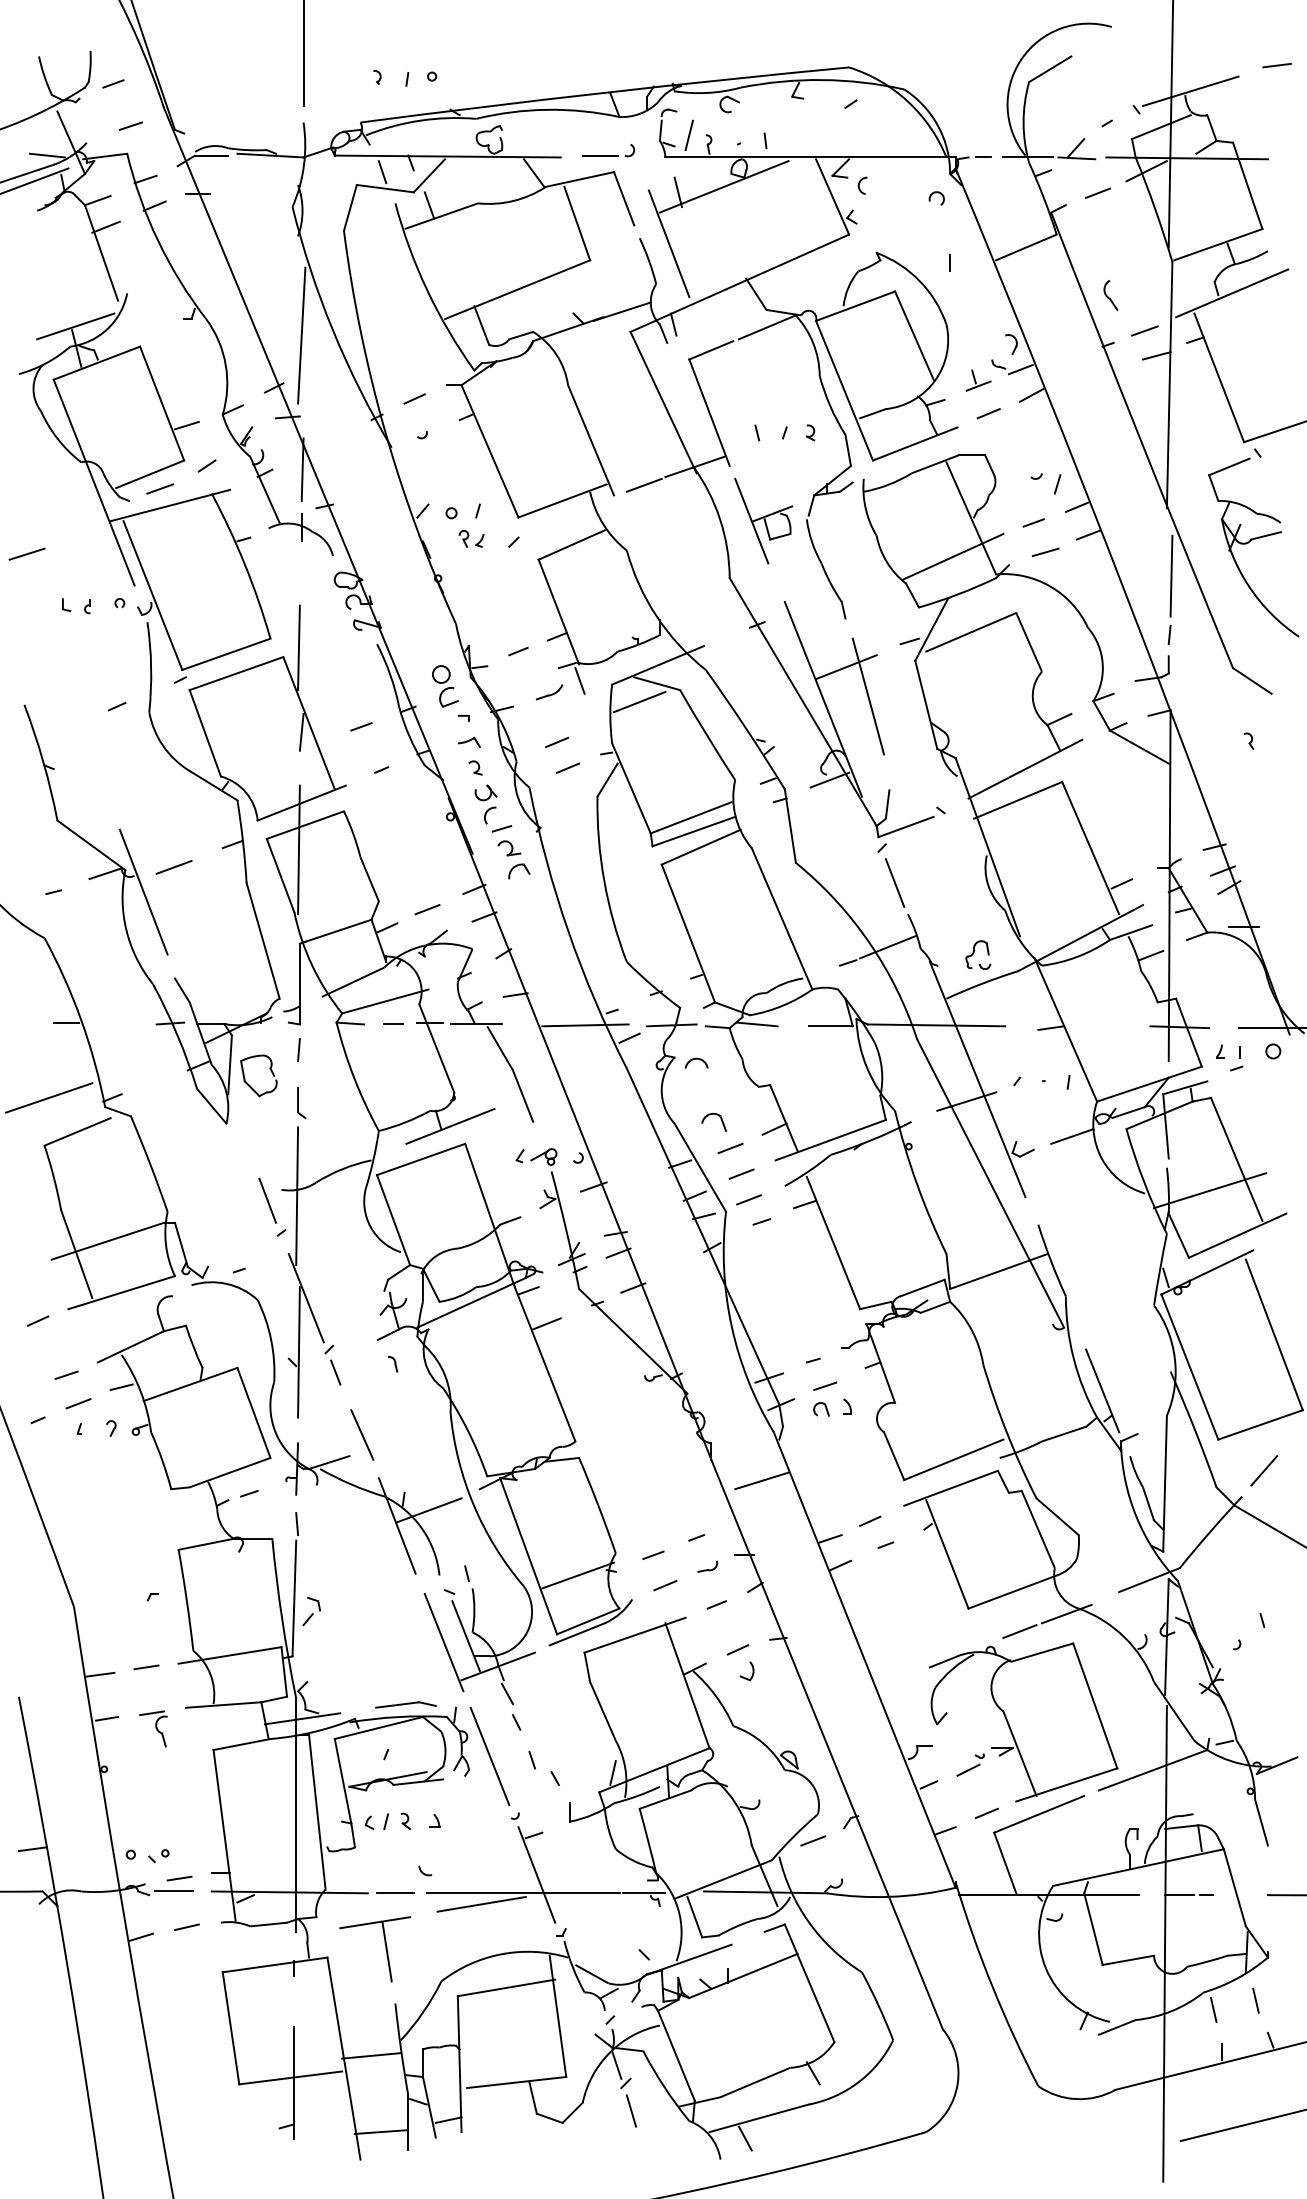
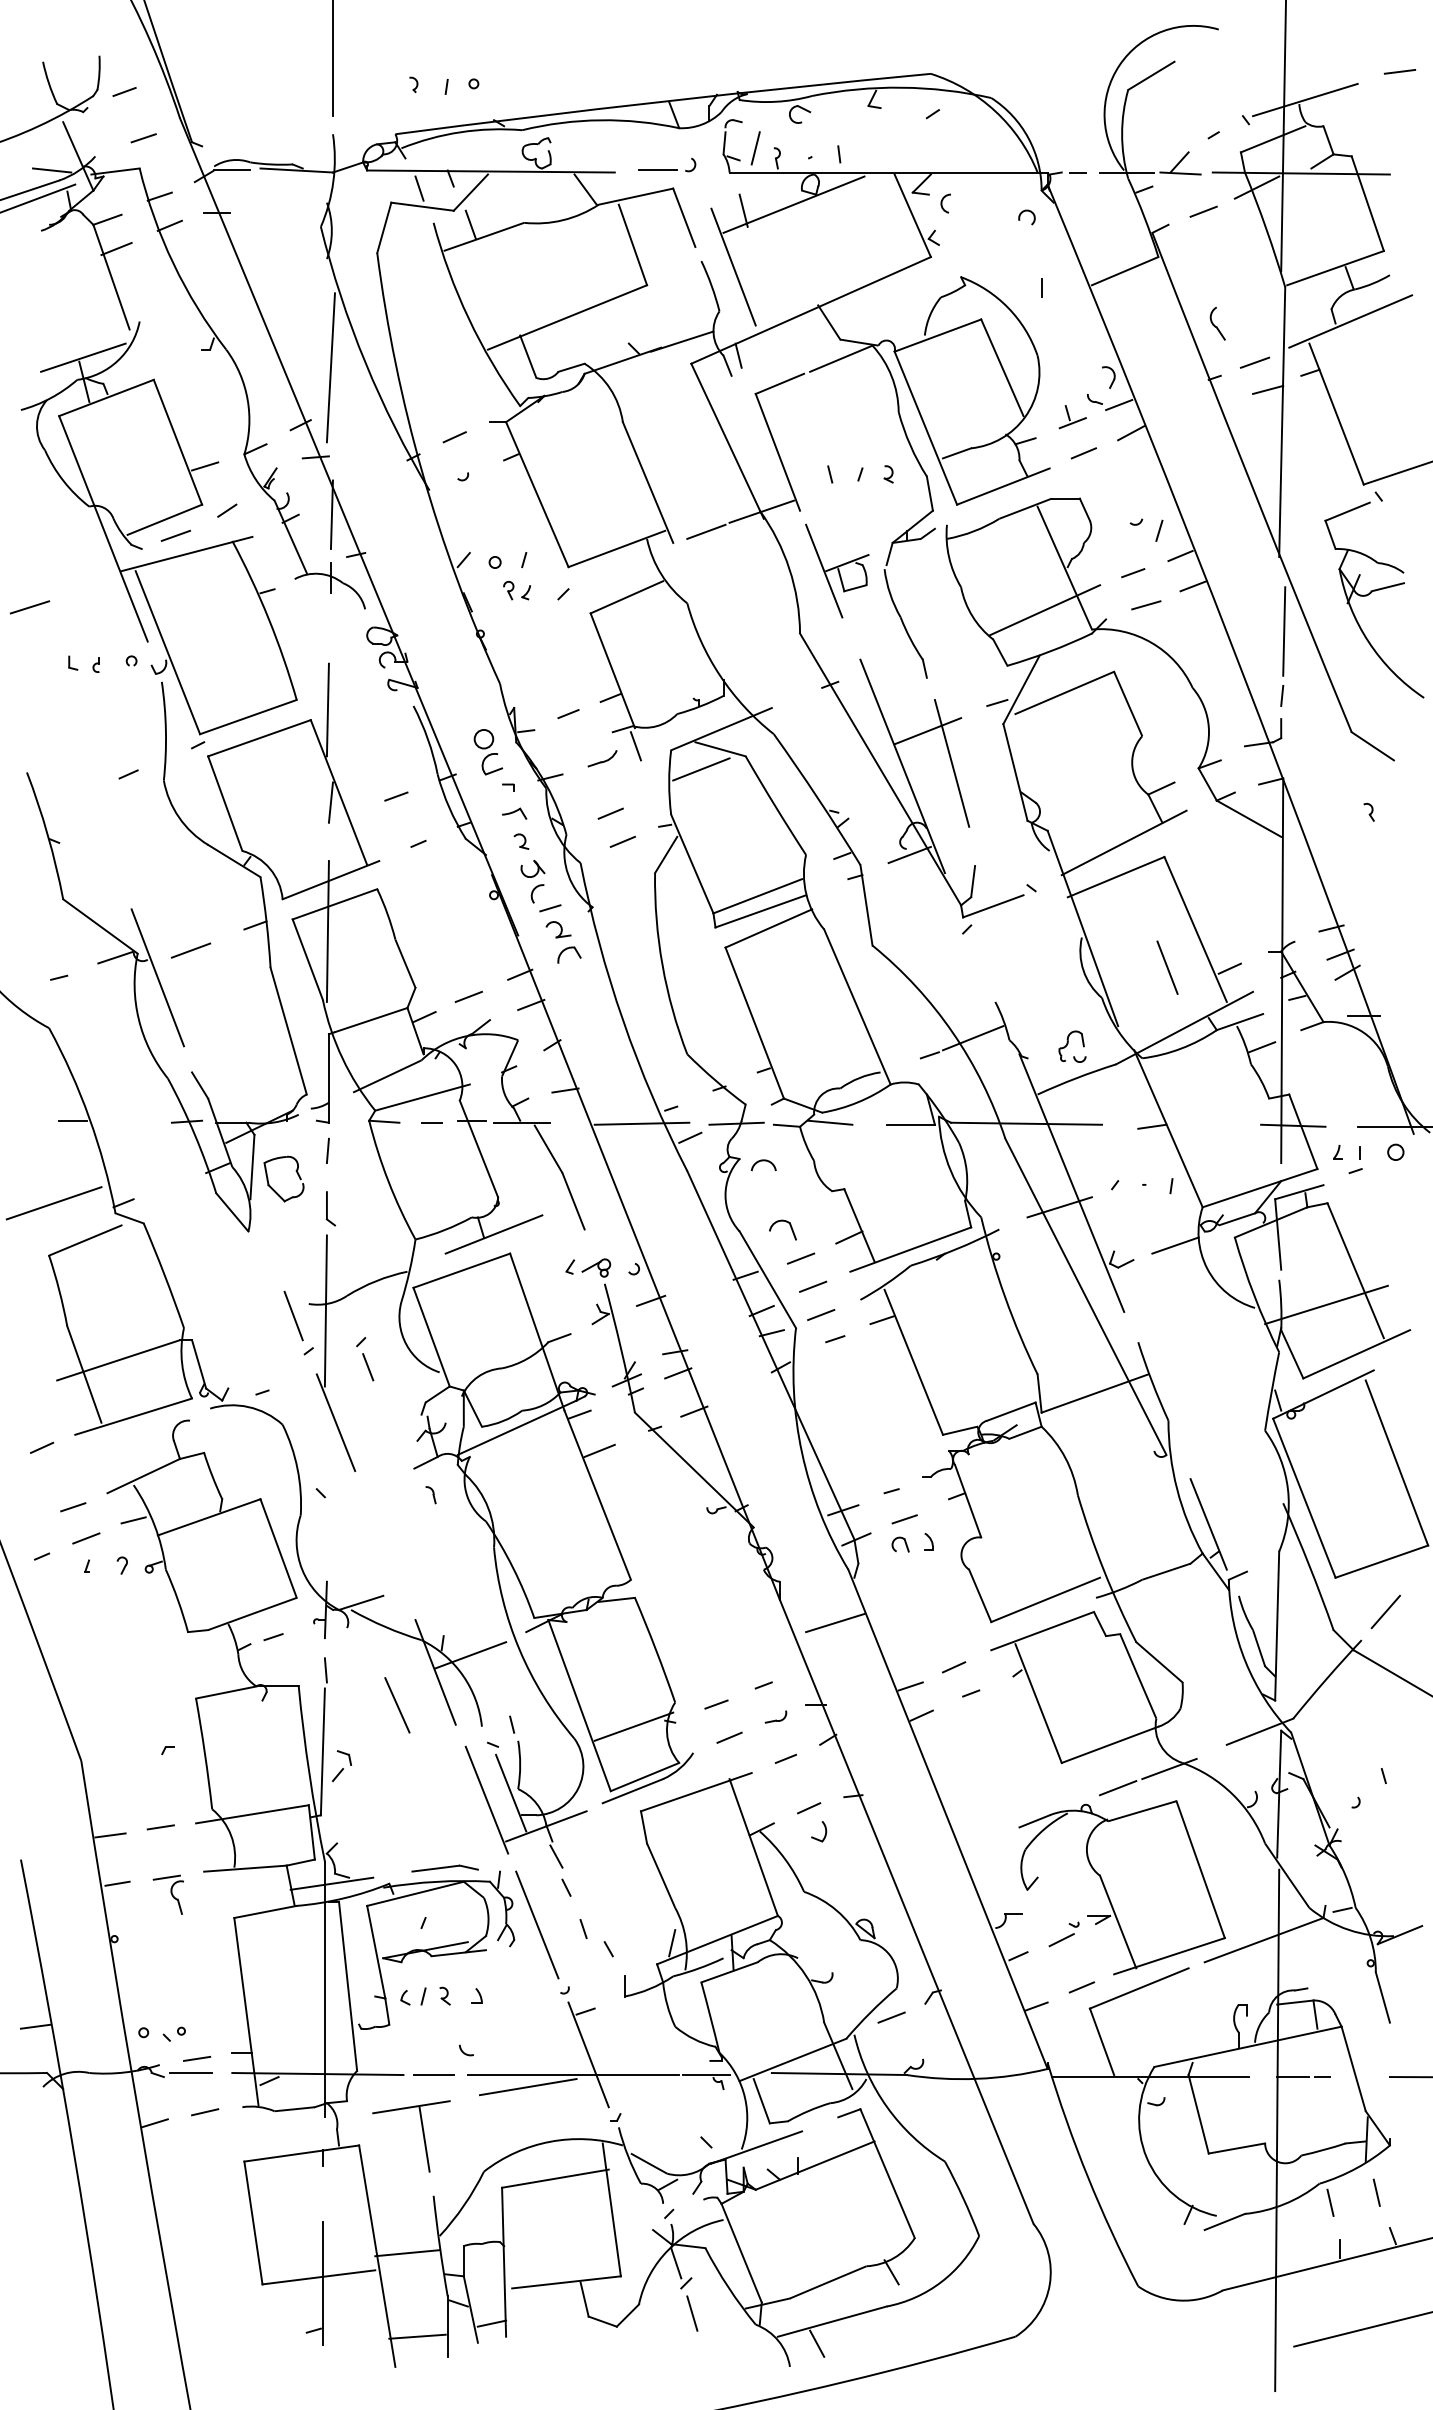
line: (894, 882) -> (1166, 967), moved
line: (298, 1352) -> (327, 1482), removed
part: (332, 1365) -> (364, 1359), moved
line: (362, 1434) -> (397, 1704), moved

